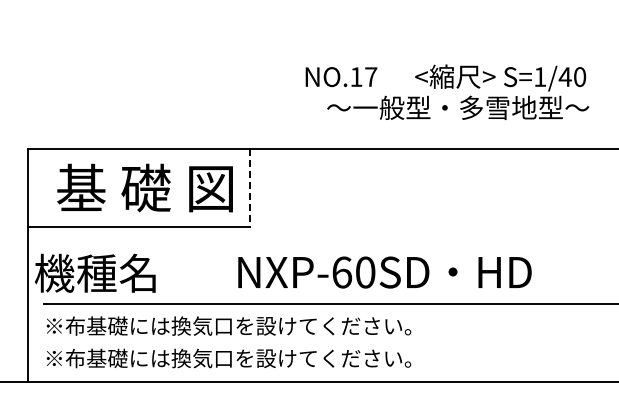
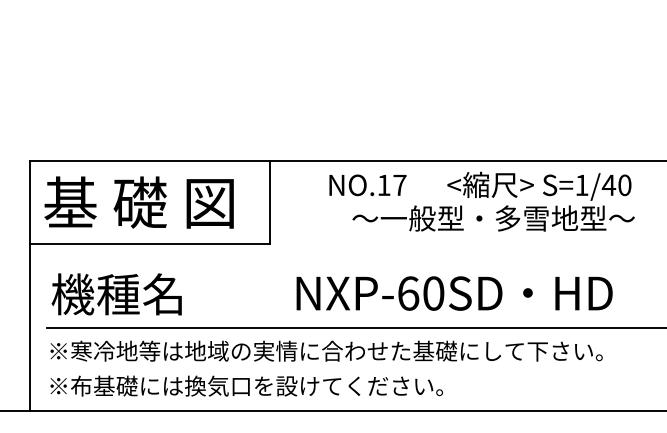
text: (447, 91) -> (482, 200), moved
text: (144, 187) -> (138, 201), moved
line: (250, 187) -> (269, 201), dashed -> solid
text: (95, 272) -> (117, 293), moved
text: (384, 272) -> (454, 293), moved
text: (312, 325) -> (336, 350), ※布基礎には換気口を設けてください。 -> ※寒冷地等は地域の実情に合わせた基礎にして下さい。

